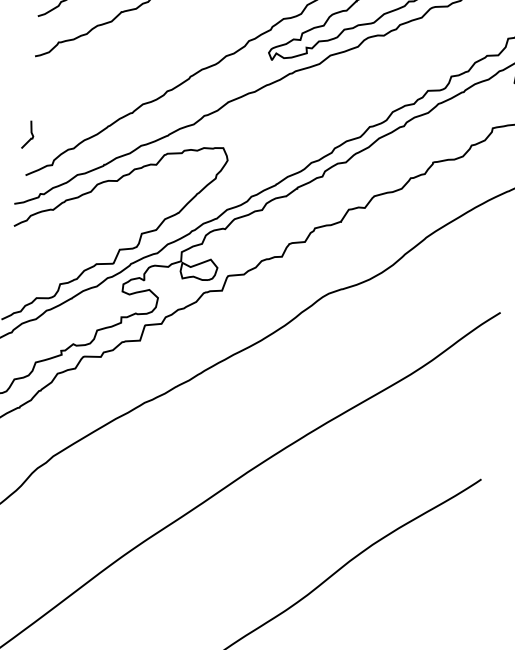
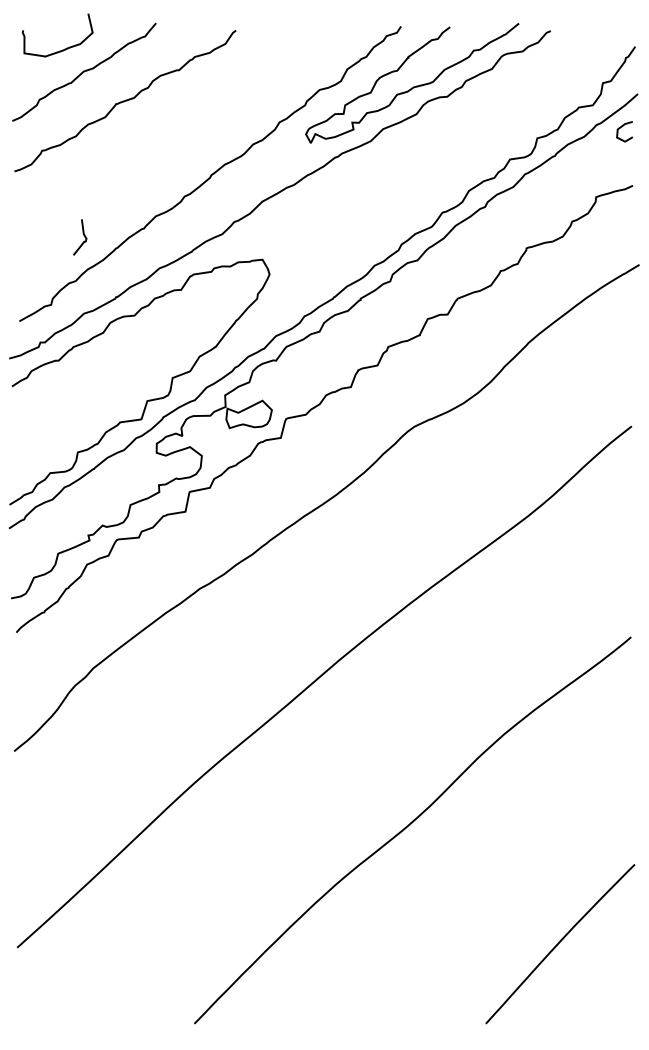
curve: (31, 133) -> (83, 235), moved

